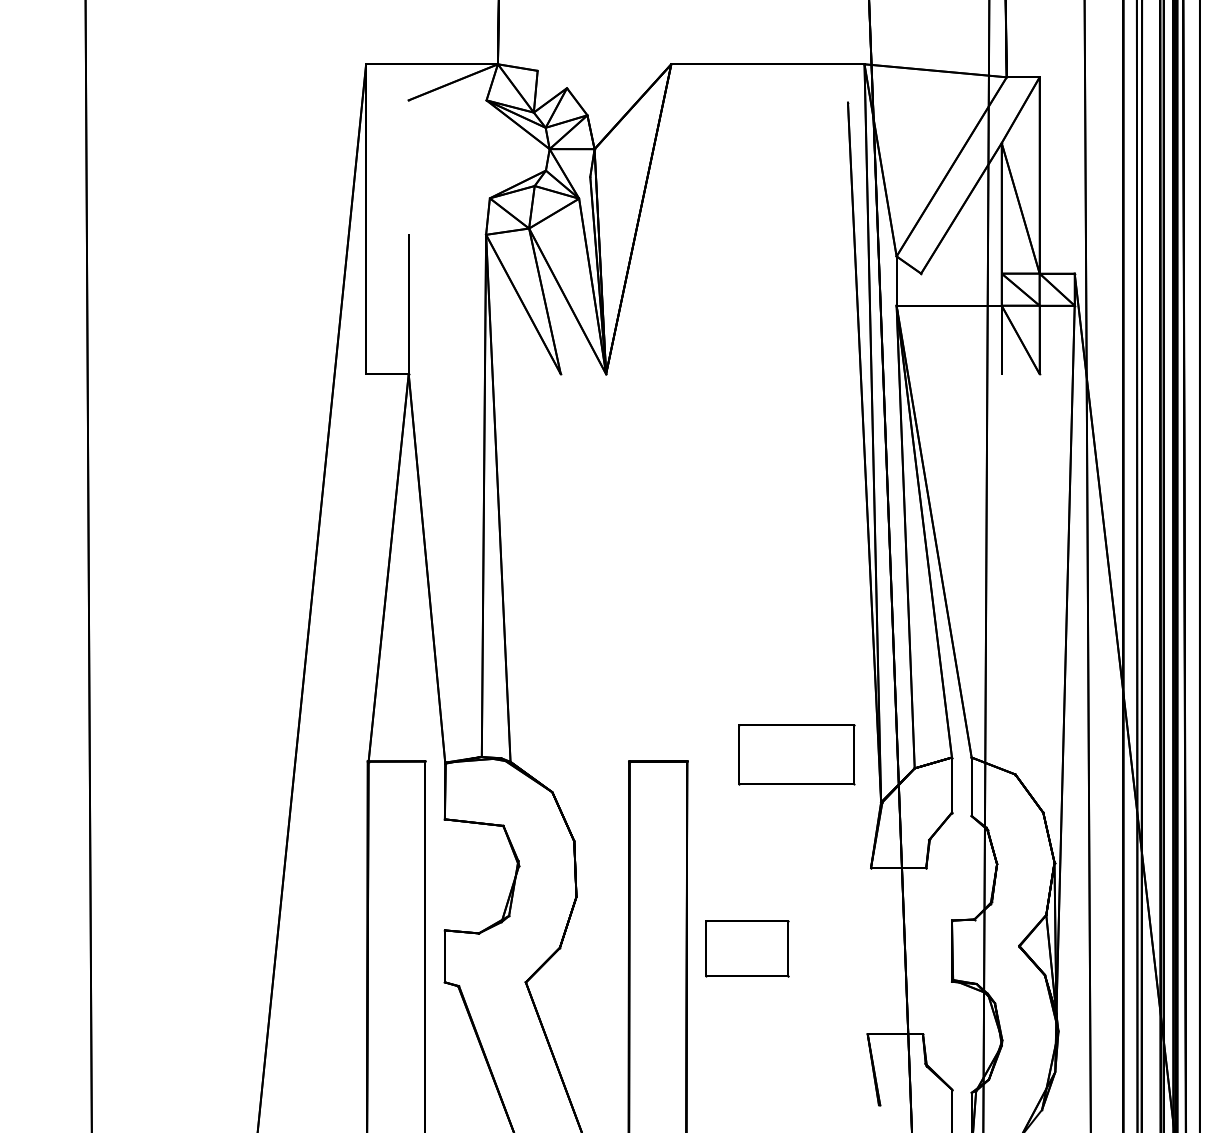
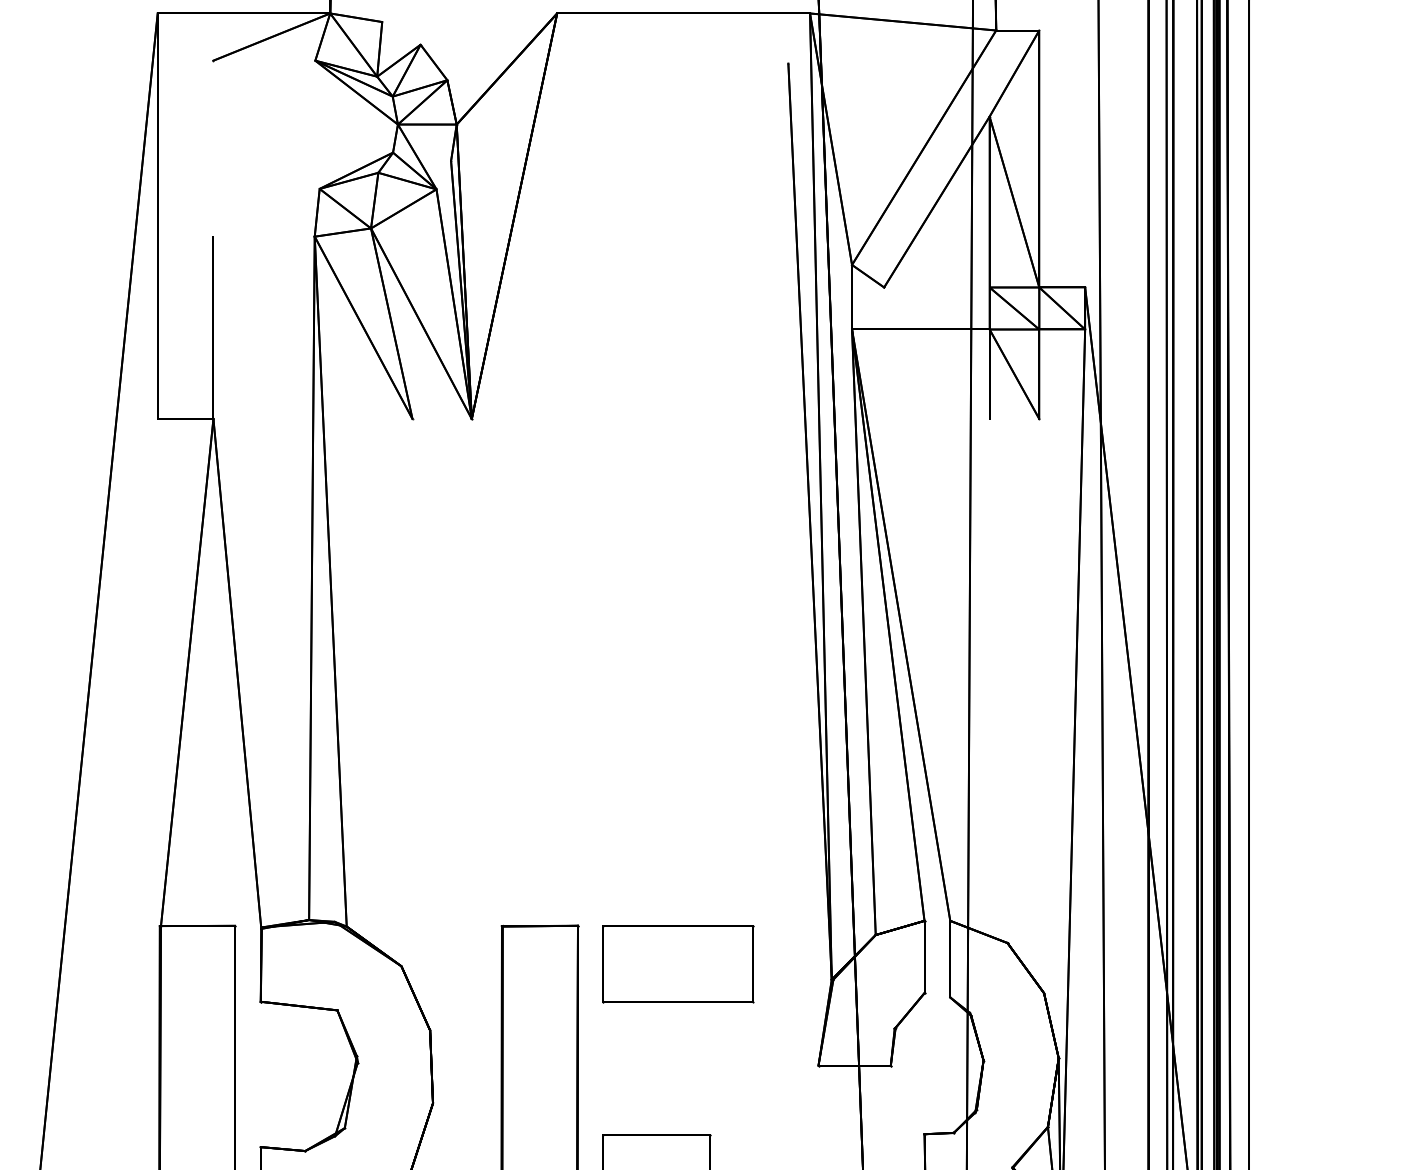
part: (796, 754) -> (677, 963), moved

